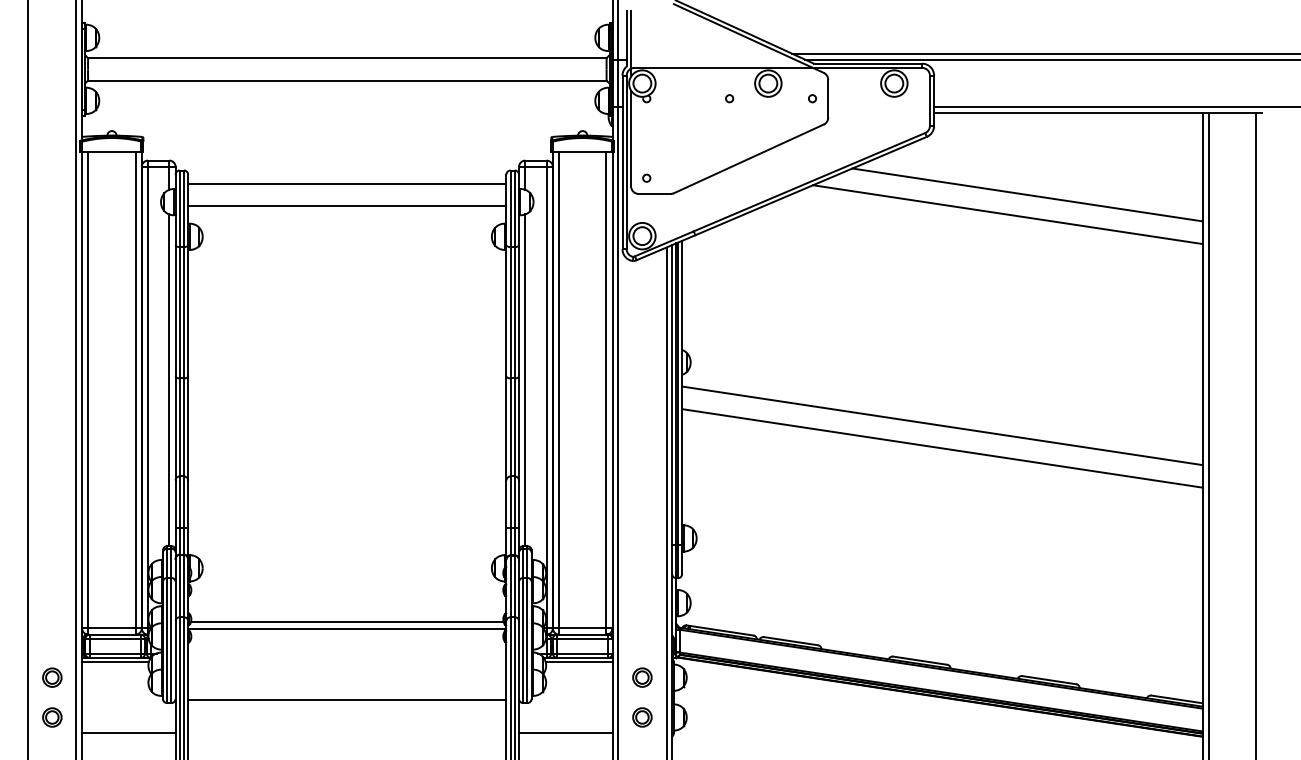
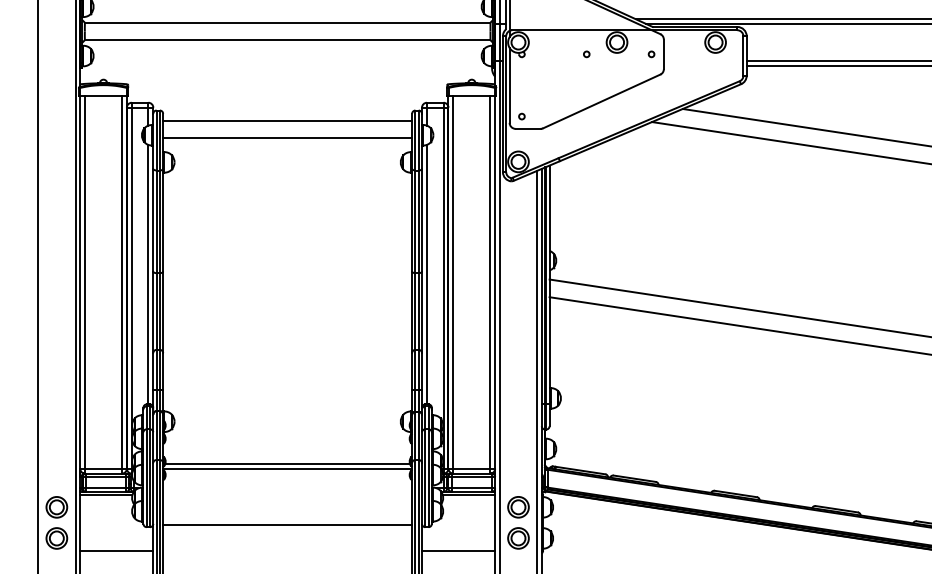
part: (52, 677) -> (57, 507), size x1.43
part: (642, 677) -> (518, 507), size x1.43
part: (52, 717) -> (57, 538), size x1.43
part: (642, 717) -> (518, 538), size x1.43

